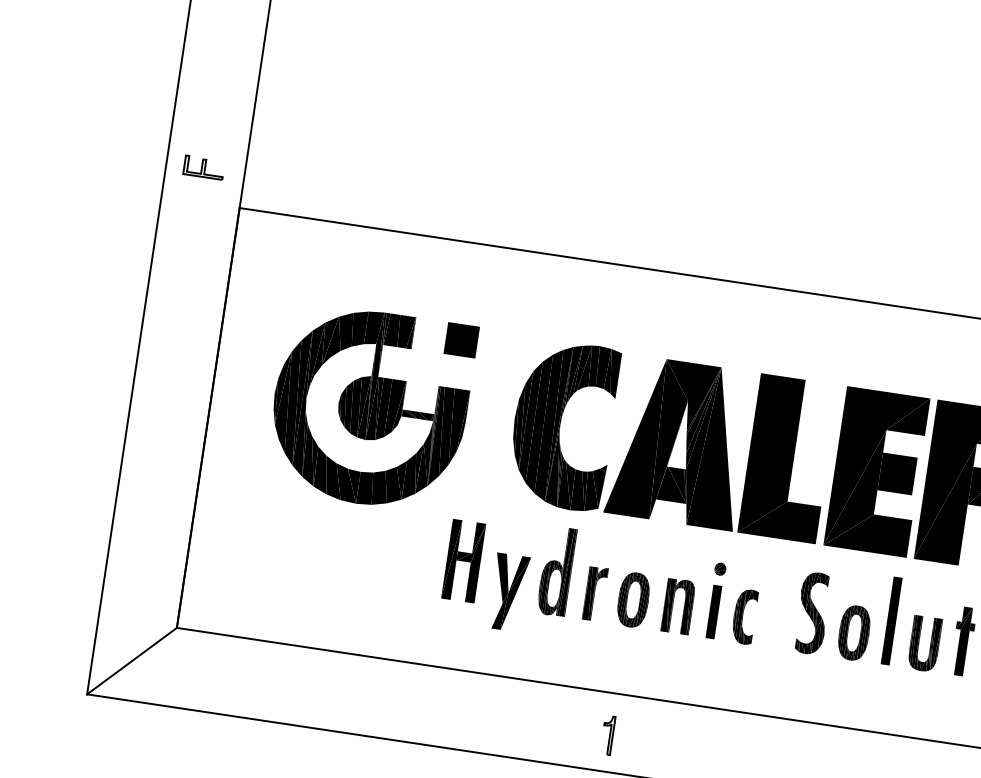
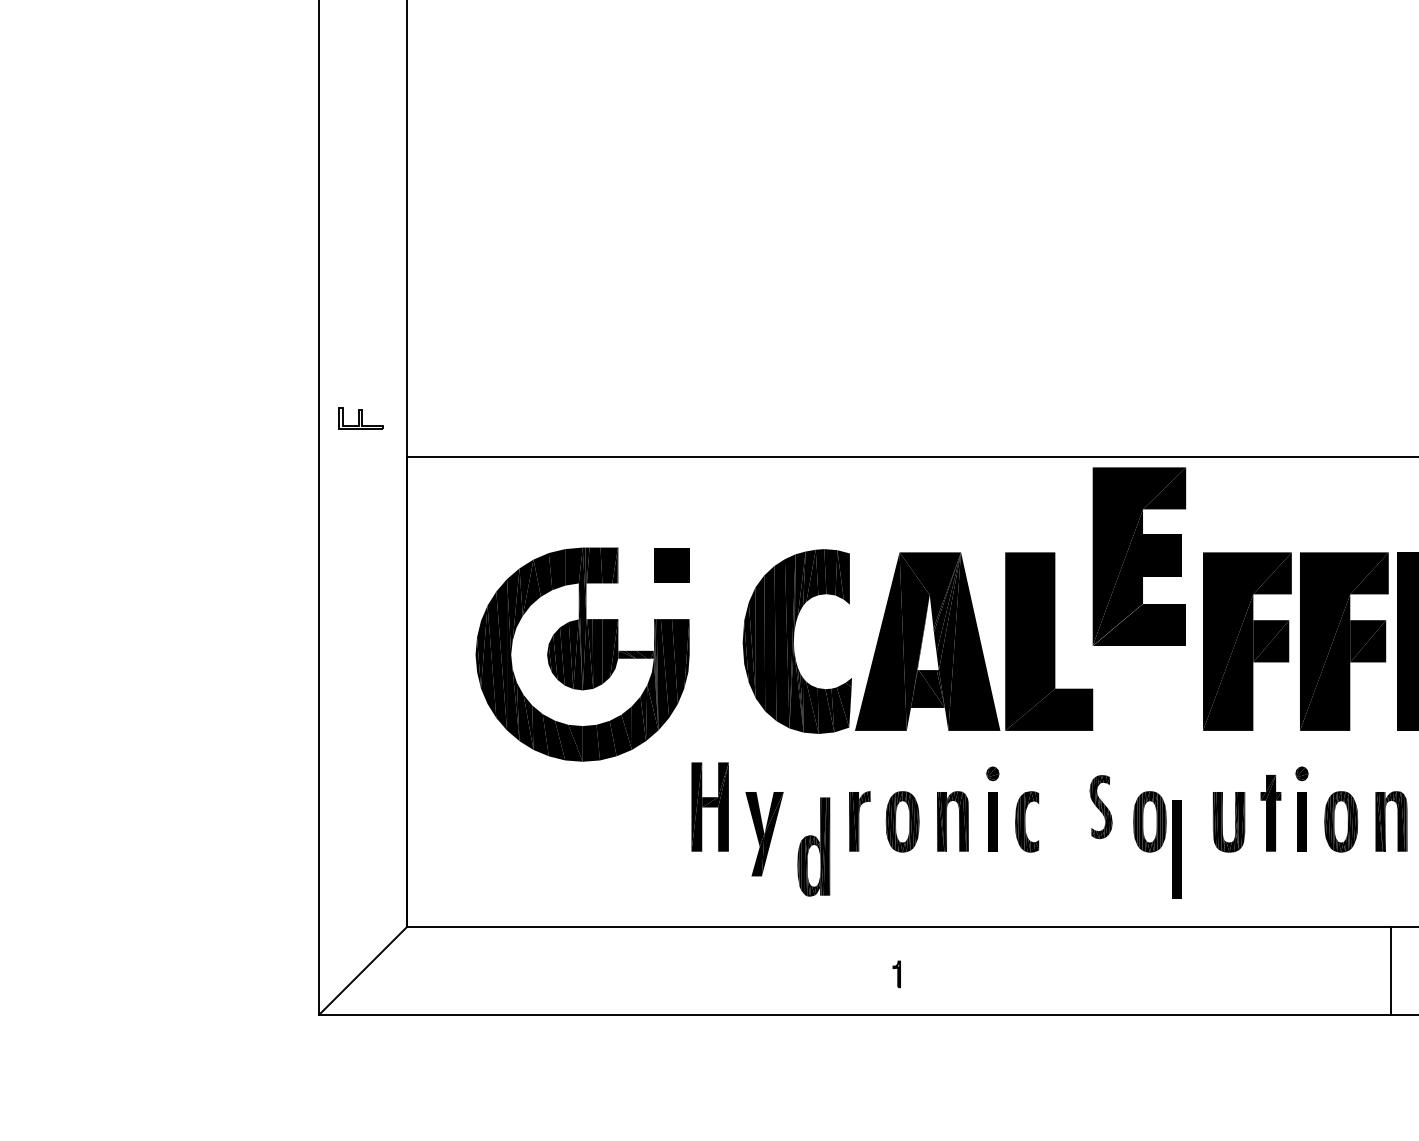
part: (877, 471) -> (1139, 556), moved
part: (556, 570) -> (813, 846), moved
part: (812, 612) -> (1100, 806), size x0.7
part: (891, 620) -> (1176, 849), moved
part: (607, 735) -> (896, 974), size x0.6

